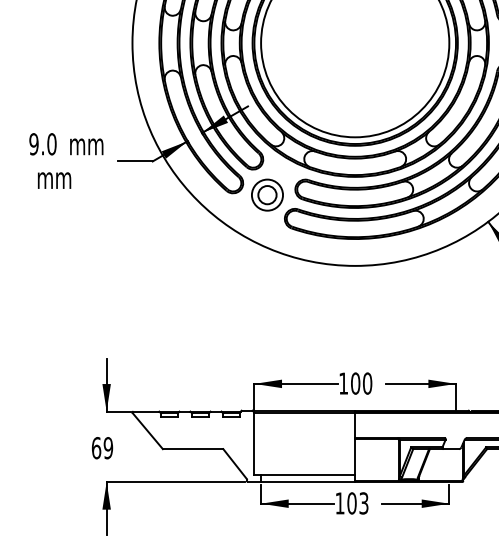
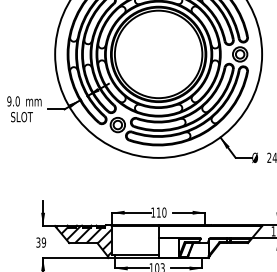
text: (60, 178) -> (21, 117), mm -> SLOT
text: (354, 383) -> (158, 212), 100 -> 110
hatch: (193, 443) -> (83, 240), added
text: (96, 447) -> (38, 242), 69 -> 39

